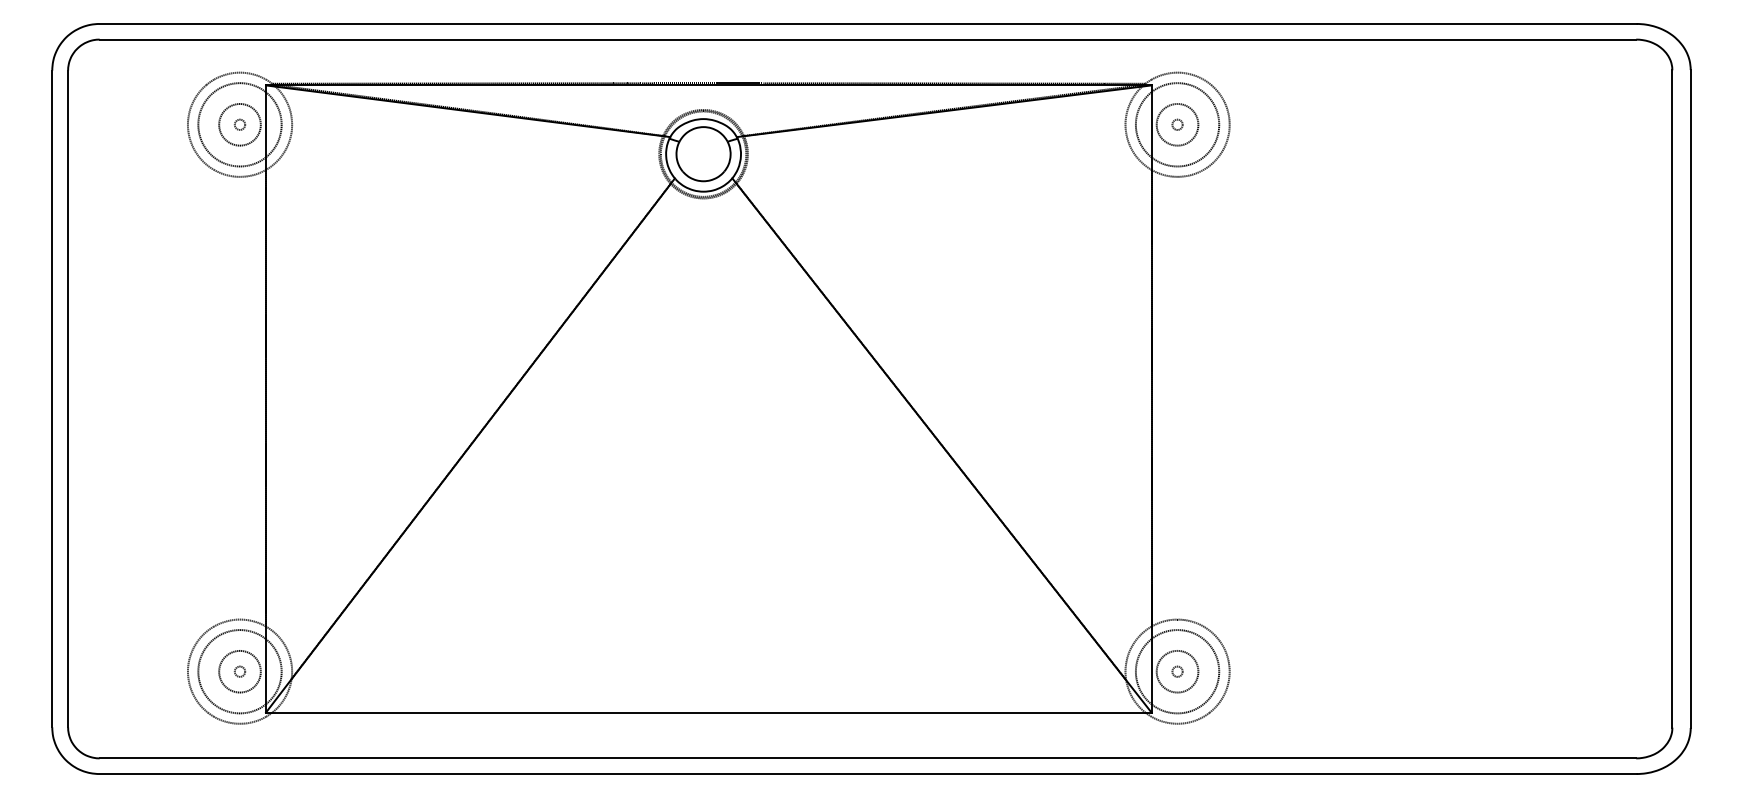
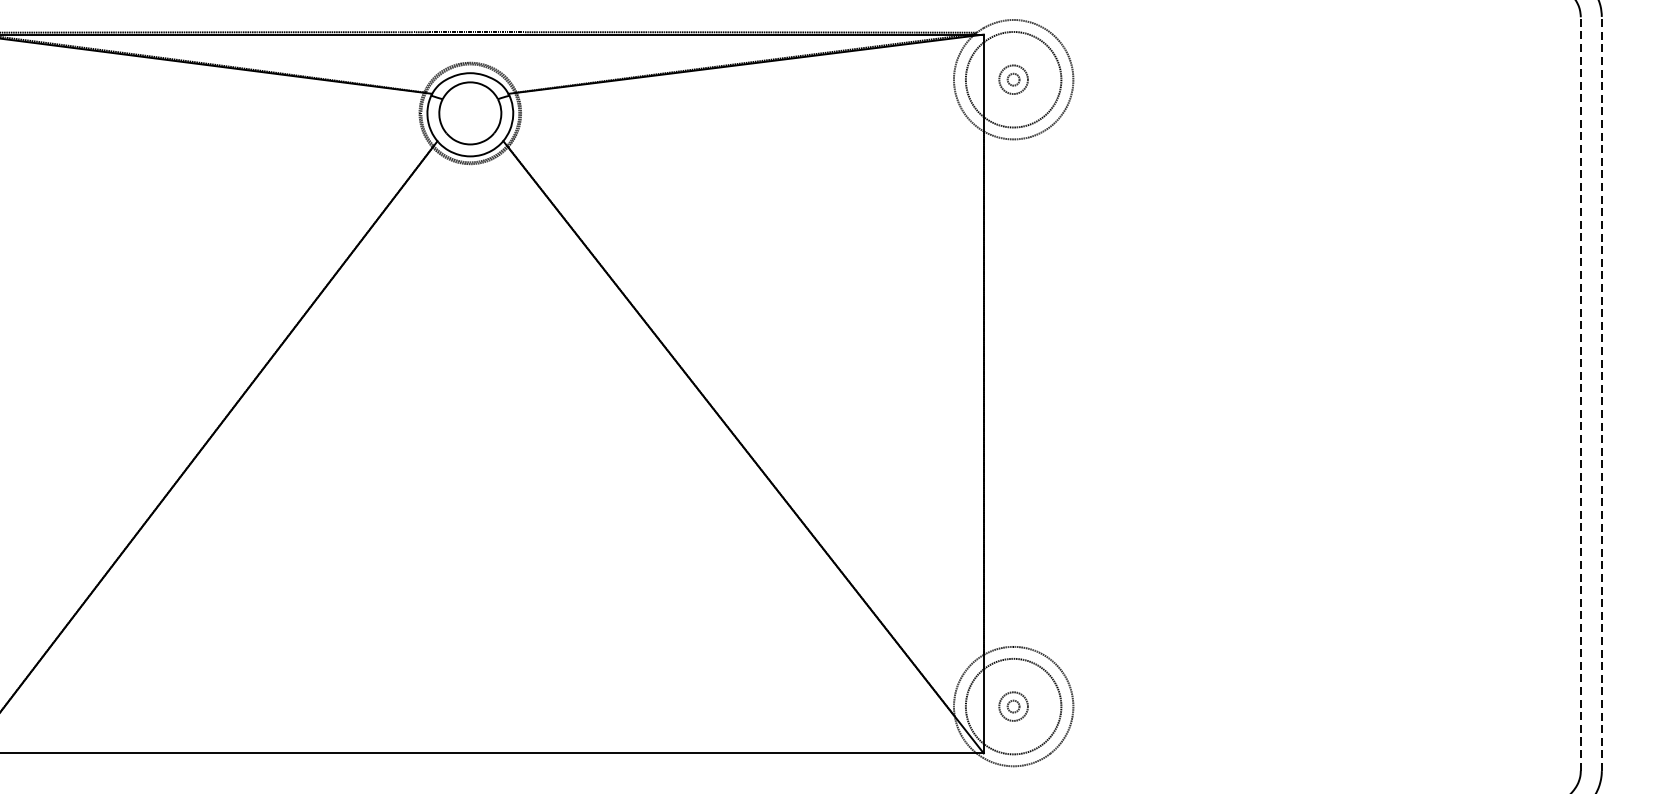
circle: (1177, 124) -> (1013, 79), size x0.6
line: (1672, 399) -> (1580, 394), solid -> dashed
line: (1690, 399) -> (1601, 394), solid -> dashed
circle: (1177, 671) -> (1013, 706), size x0.6

